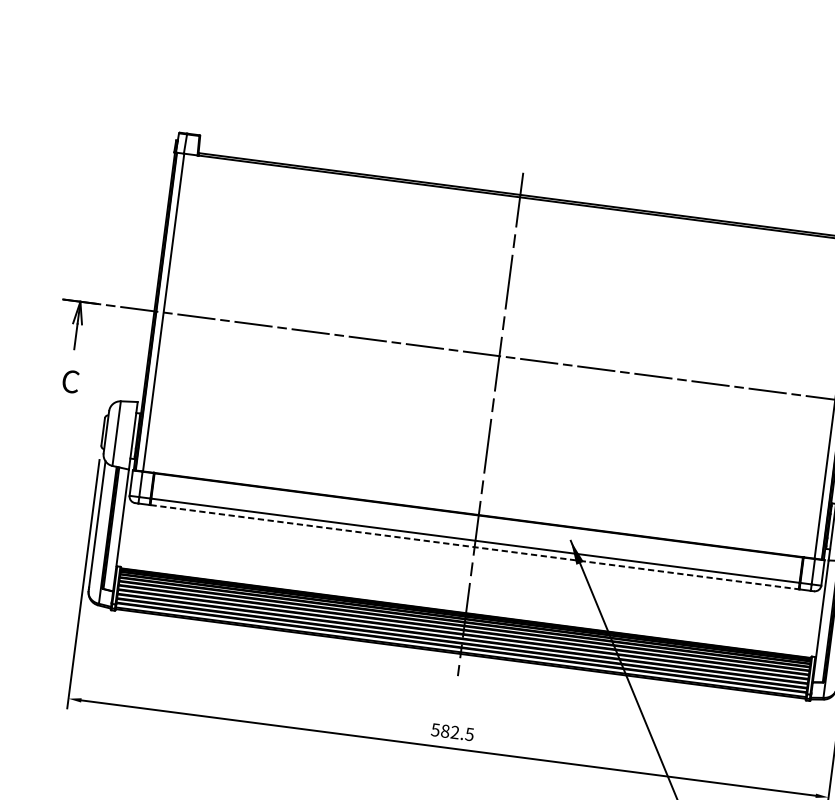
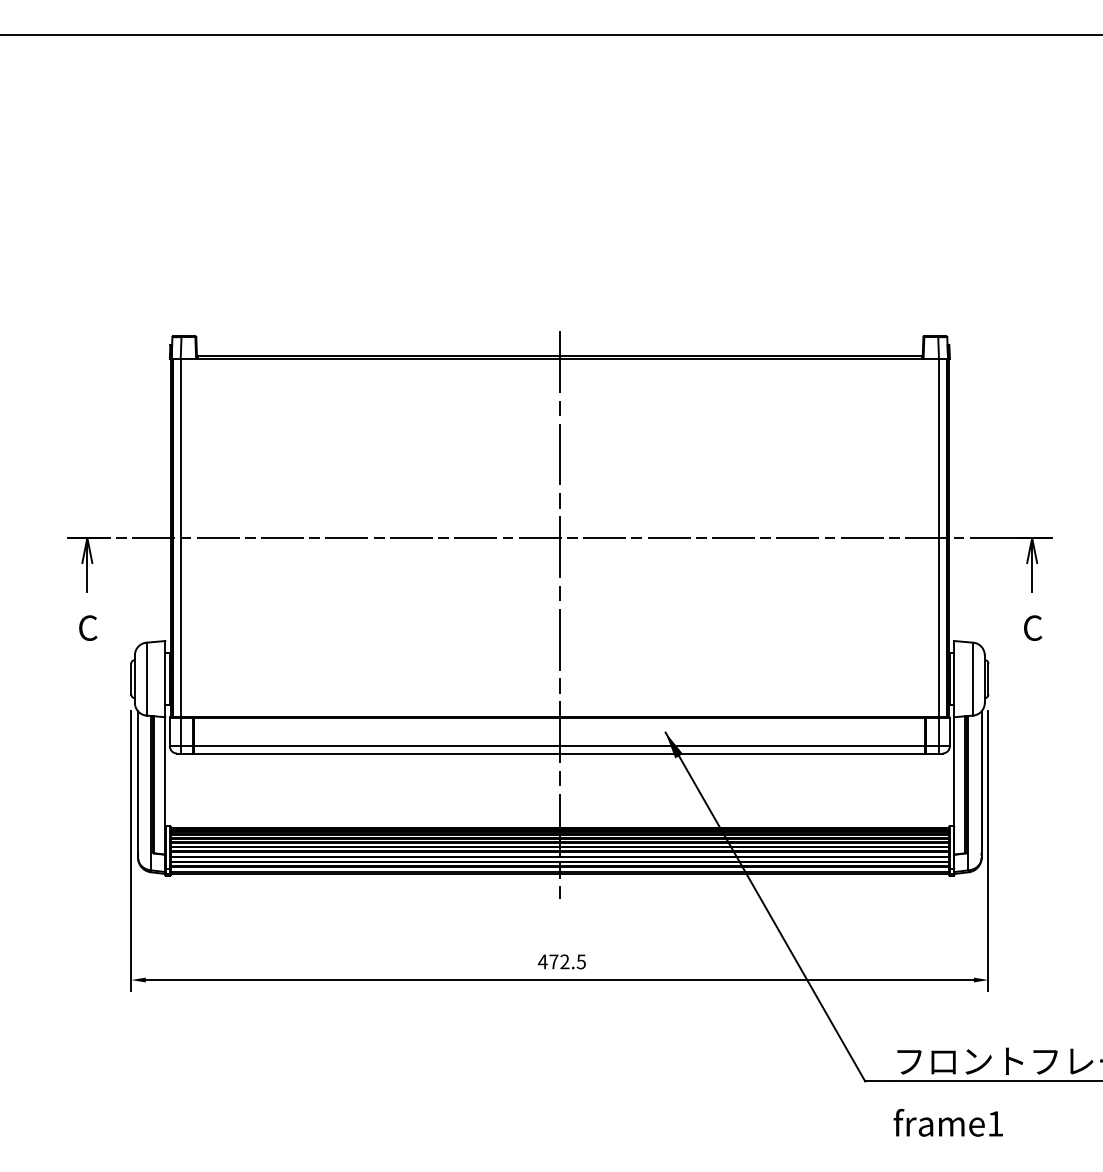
line: (474, 547) -> (559, 753), dashed -> solid
text: (440, 730) -> (548, 961), 582.5 -> 472.5

